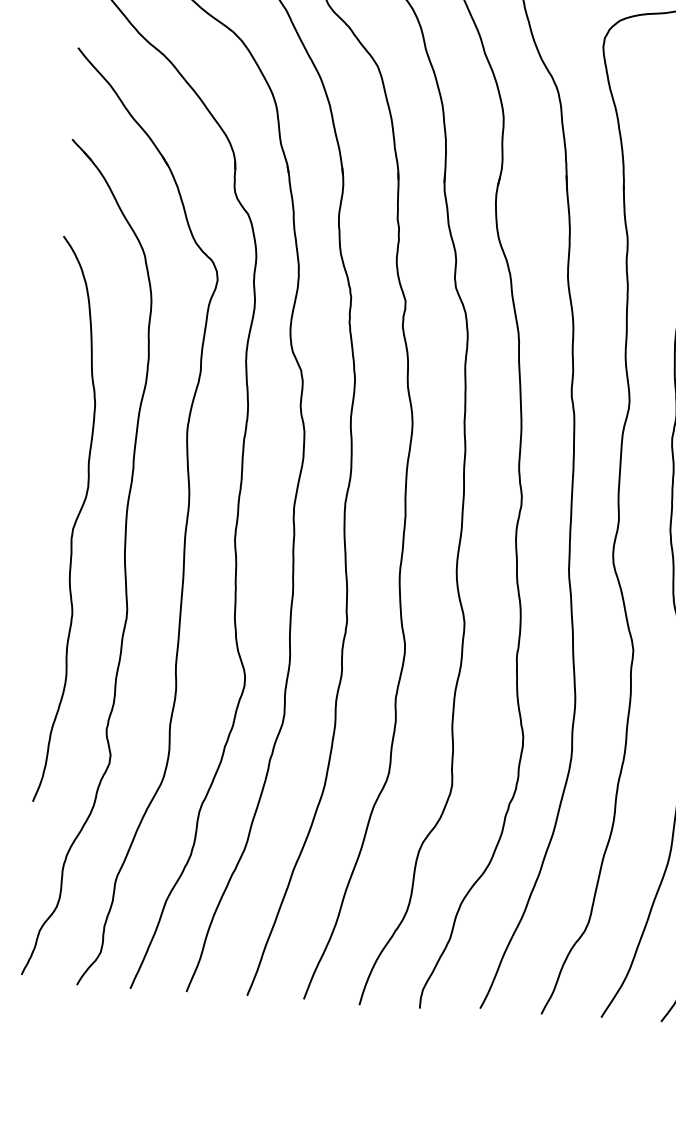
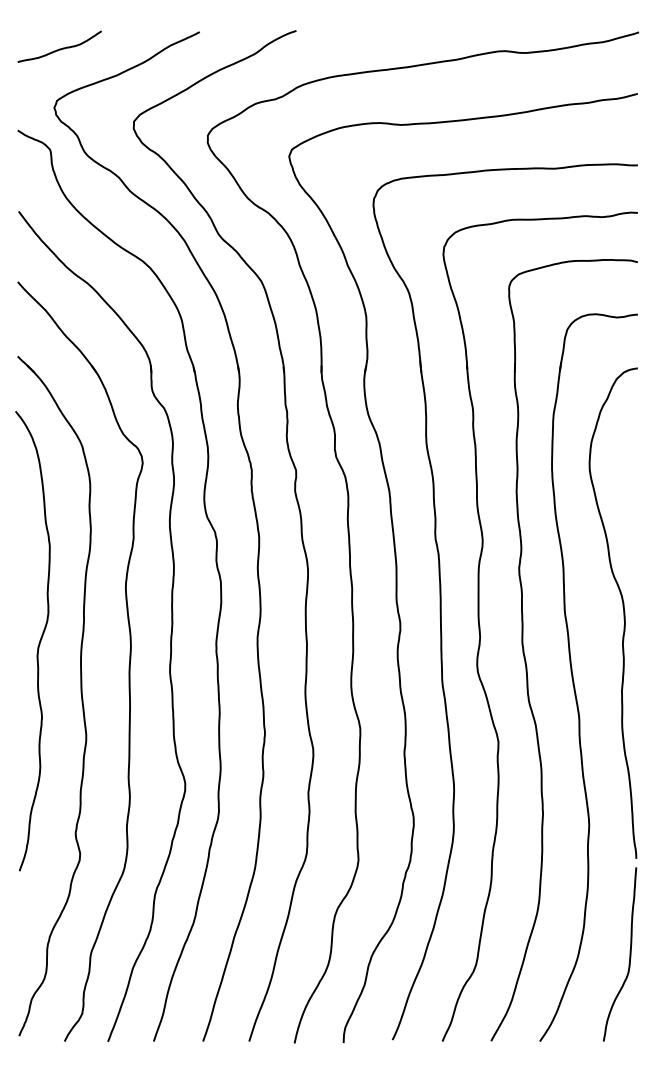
curve: (73, 523) -> (38, 643), moved

